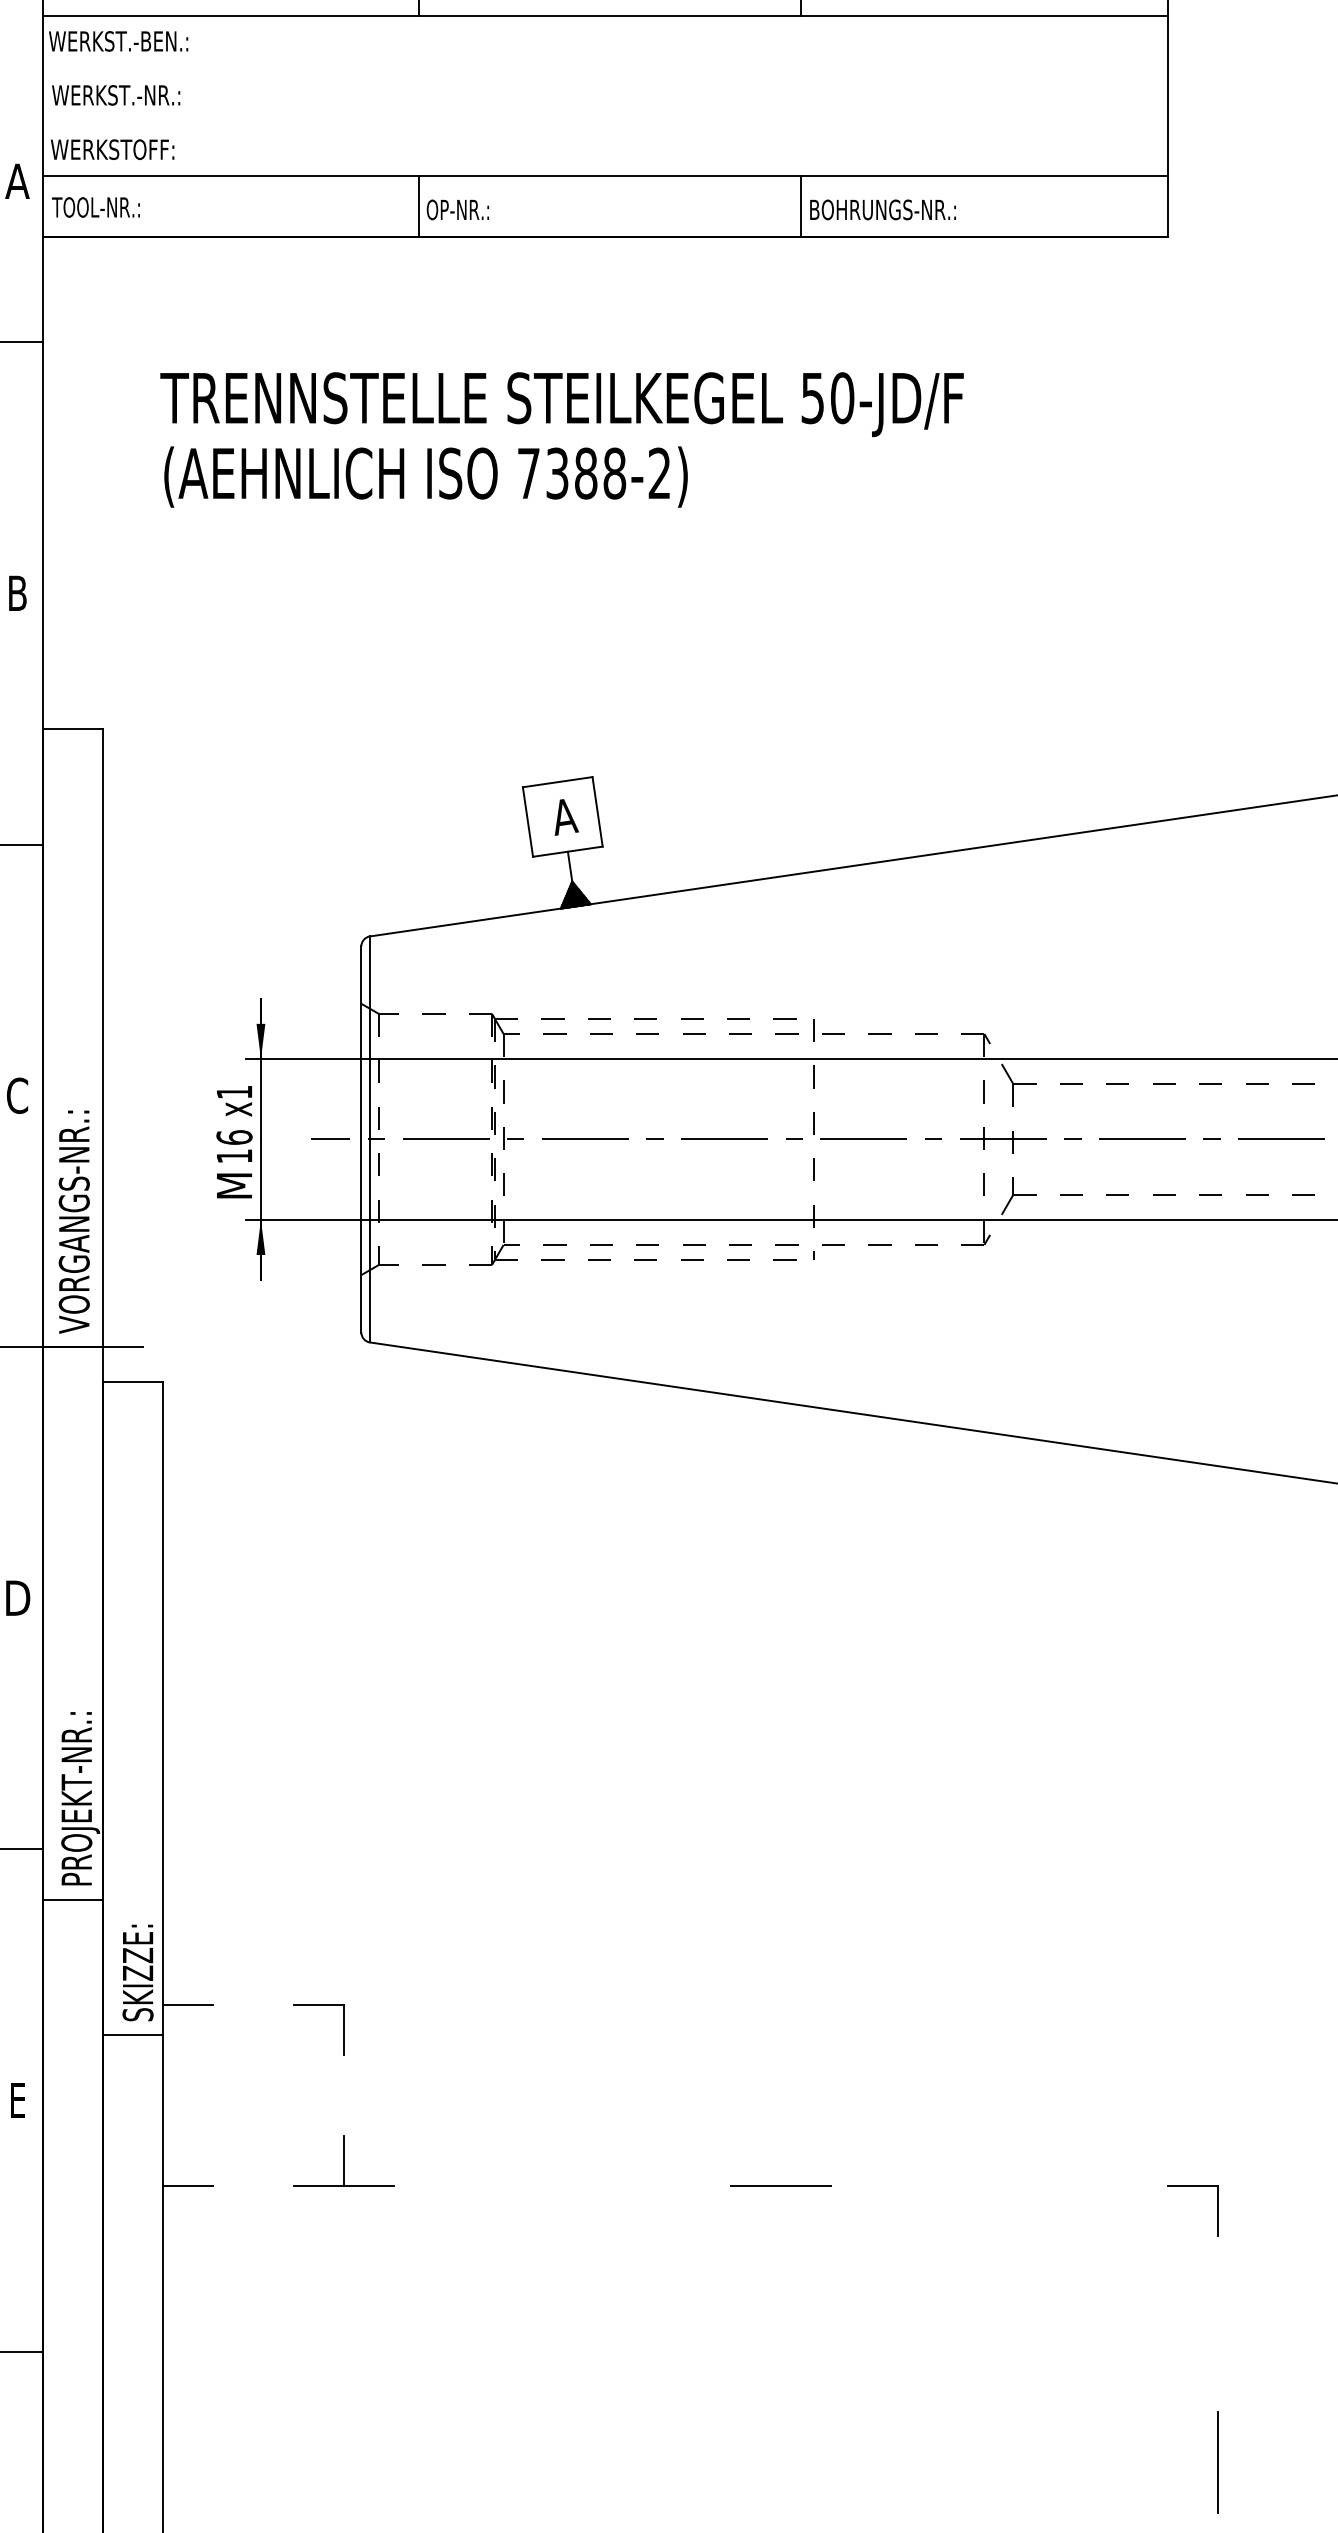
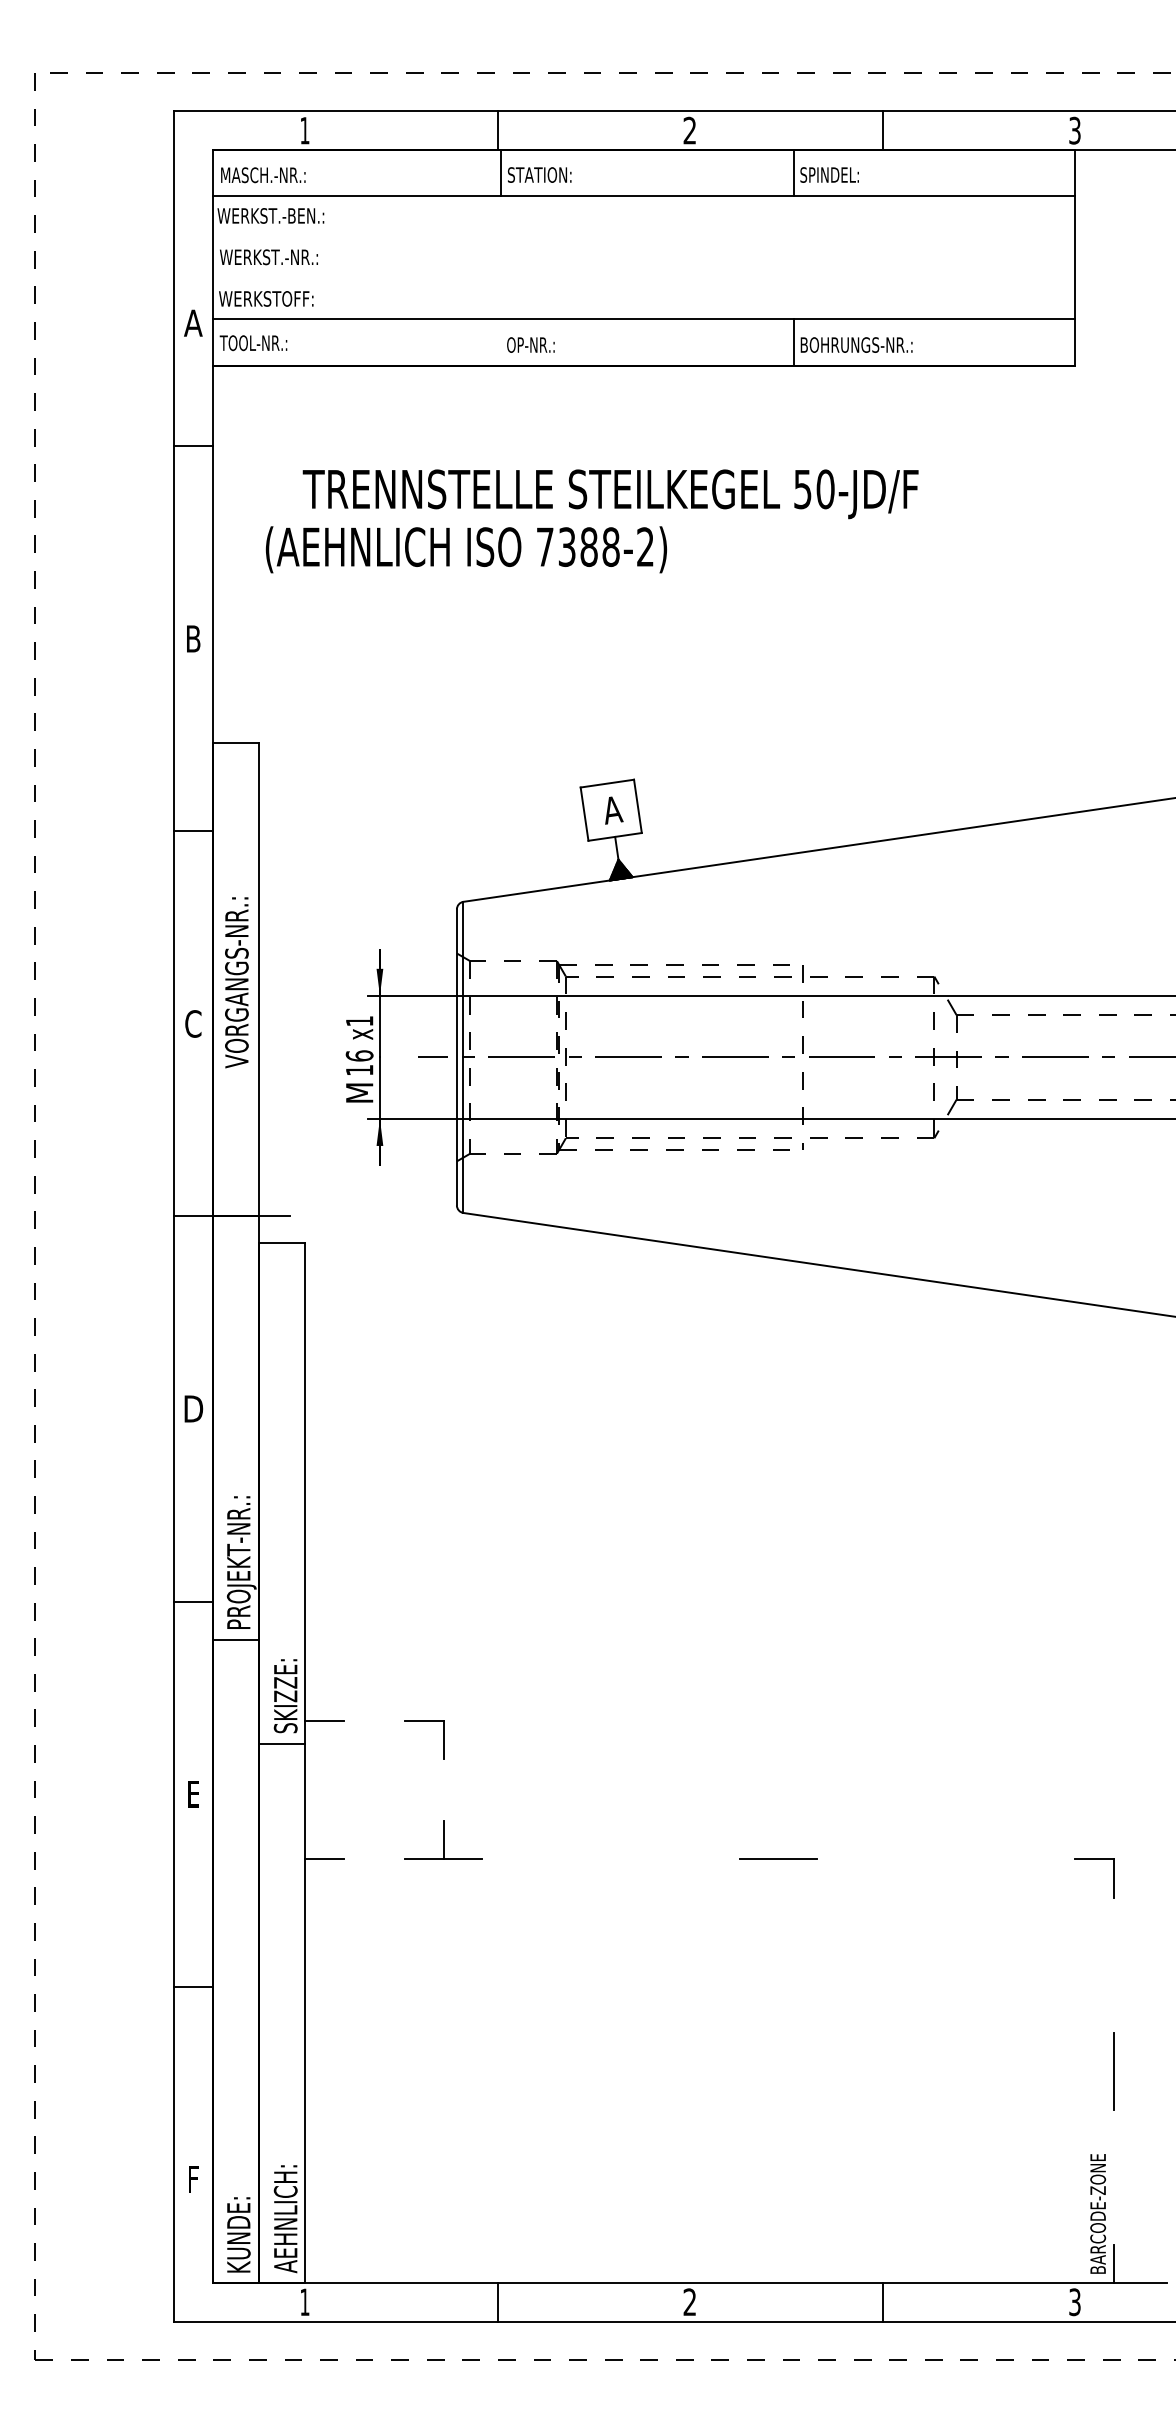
line: (419, 206) -> (501, 342), removed
text: (424, 476) -> (465, 549), moved
text: (73, 1221) -> (236, 982), moved

